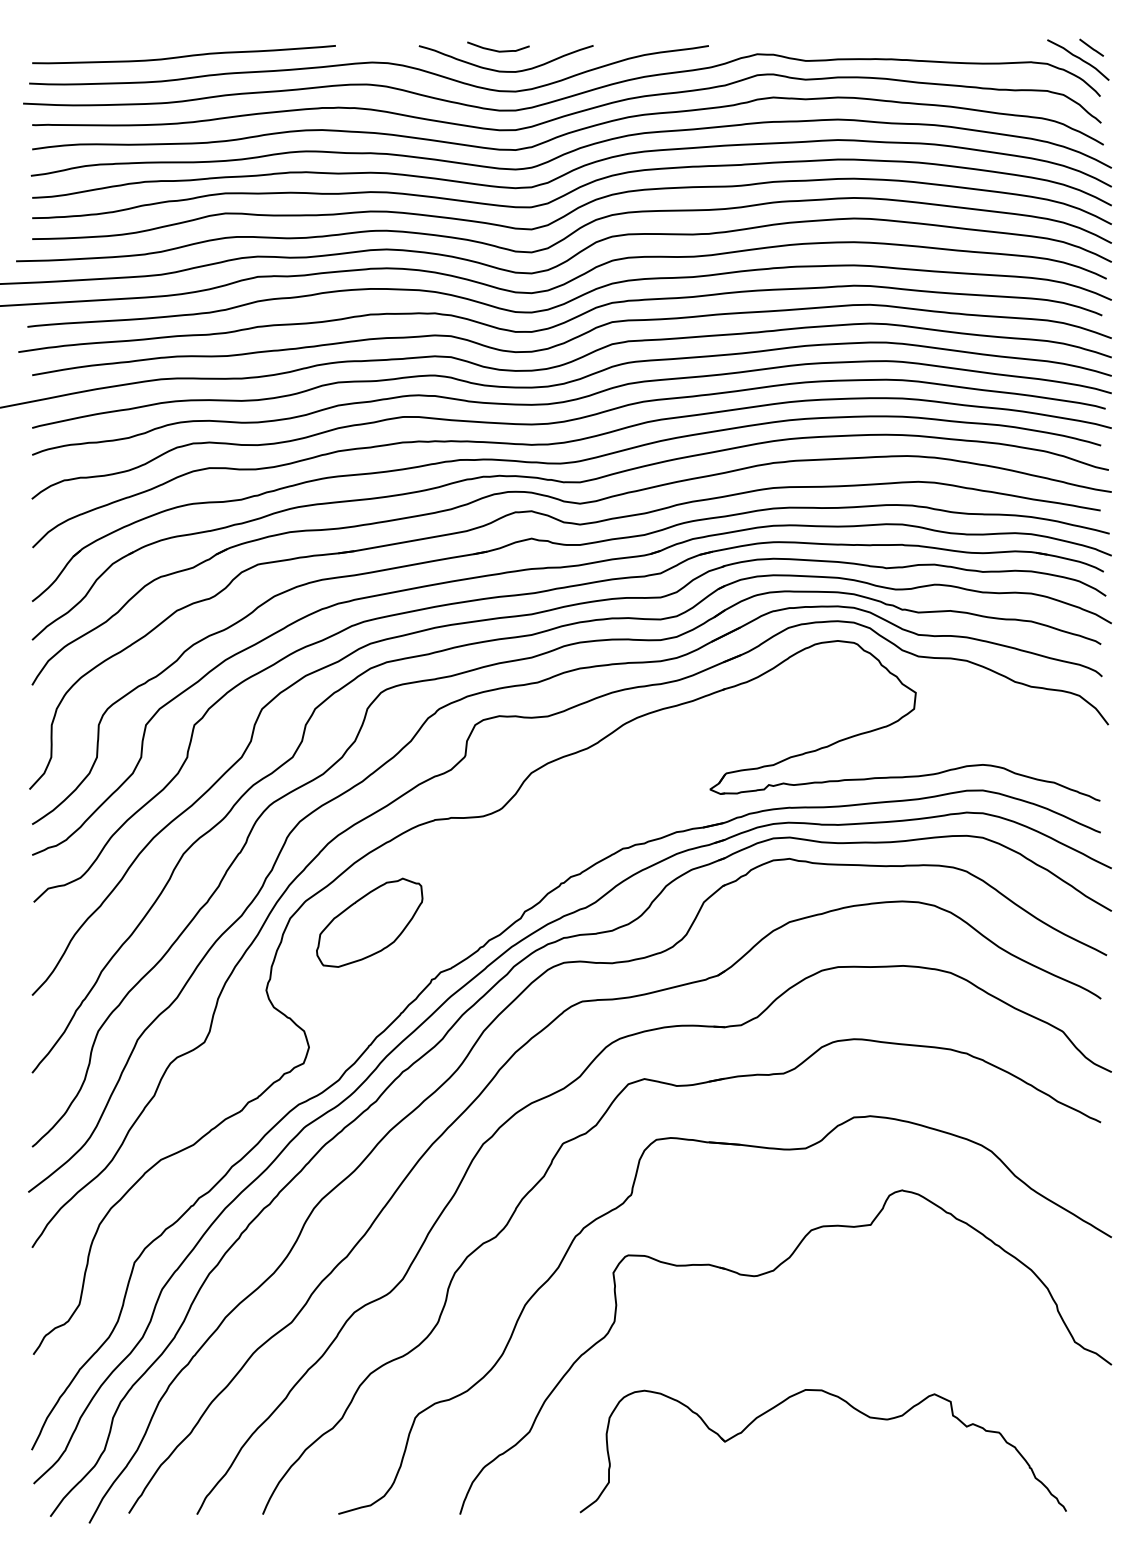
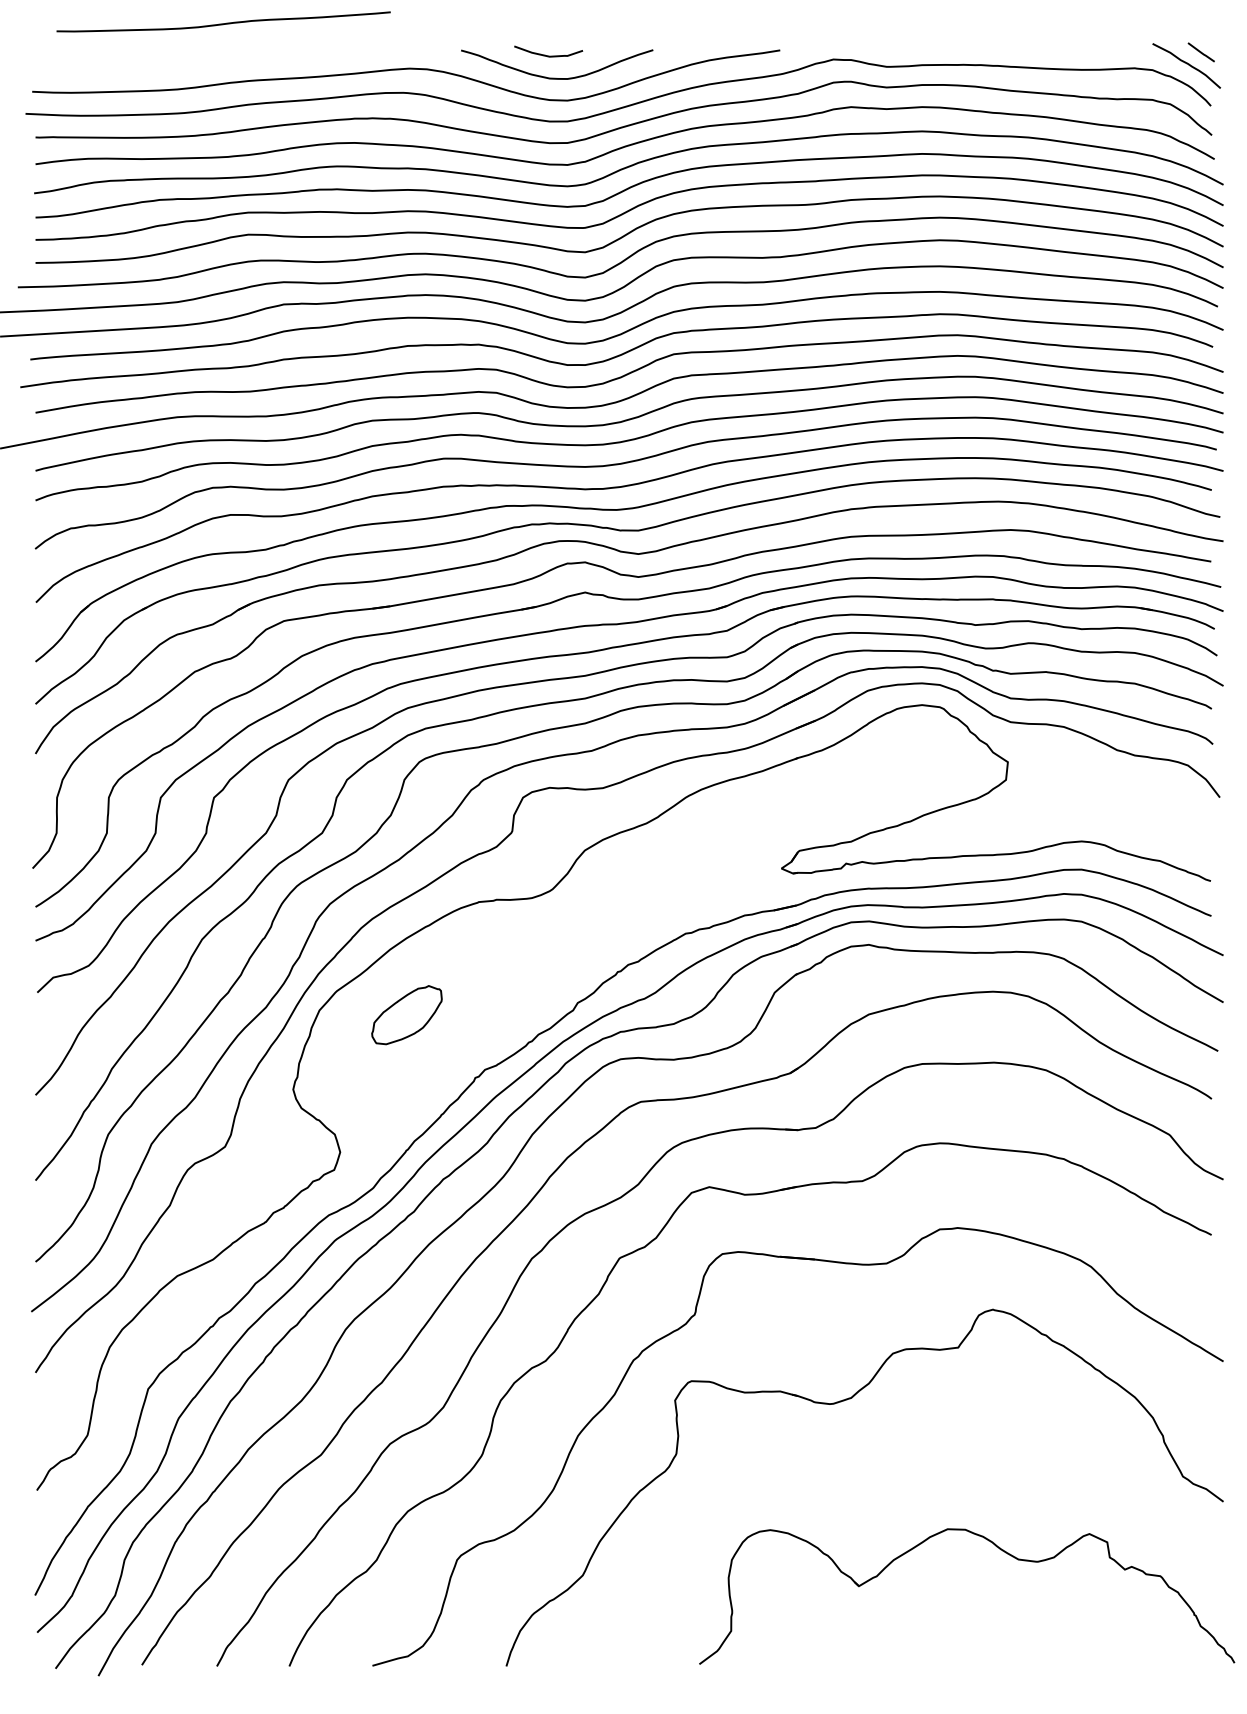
curve: (183, 56) -> (223, 23), moved
part: (369, 922) -> (406, 1014), size x0.6
part: (853, 1409) -> (1000, 1550), moved

